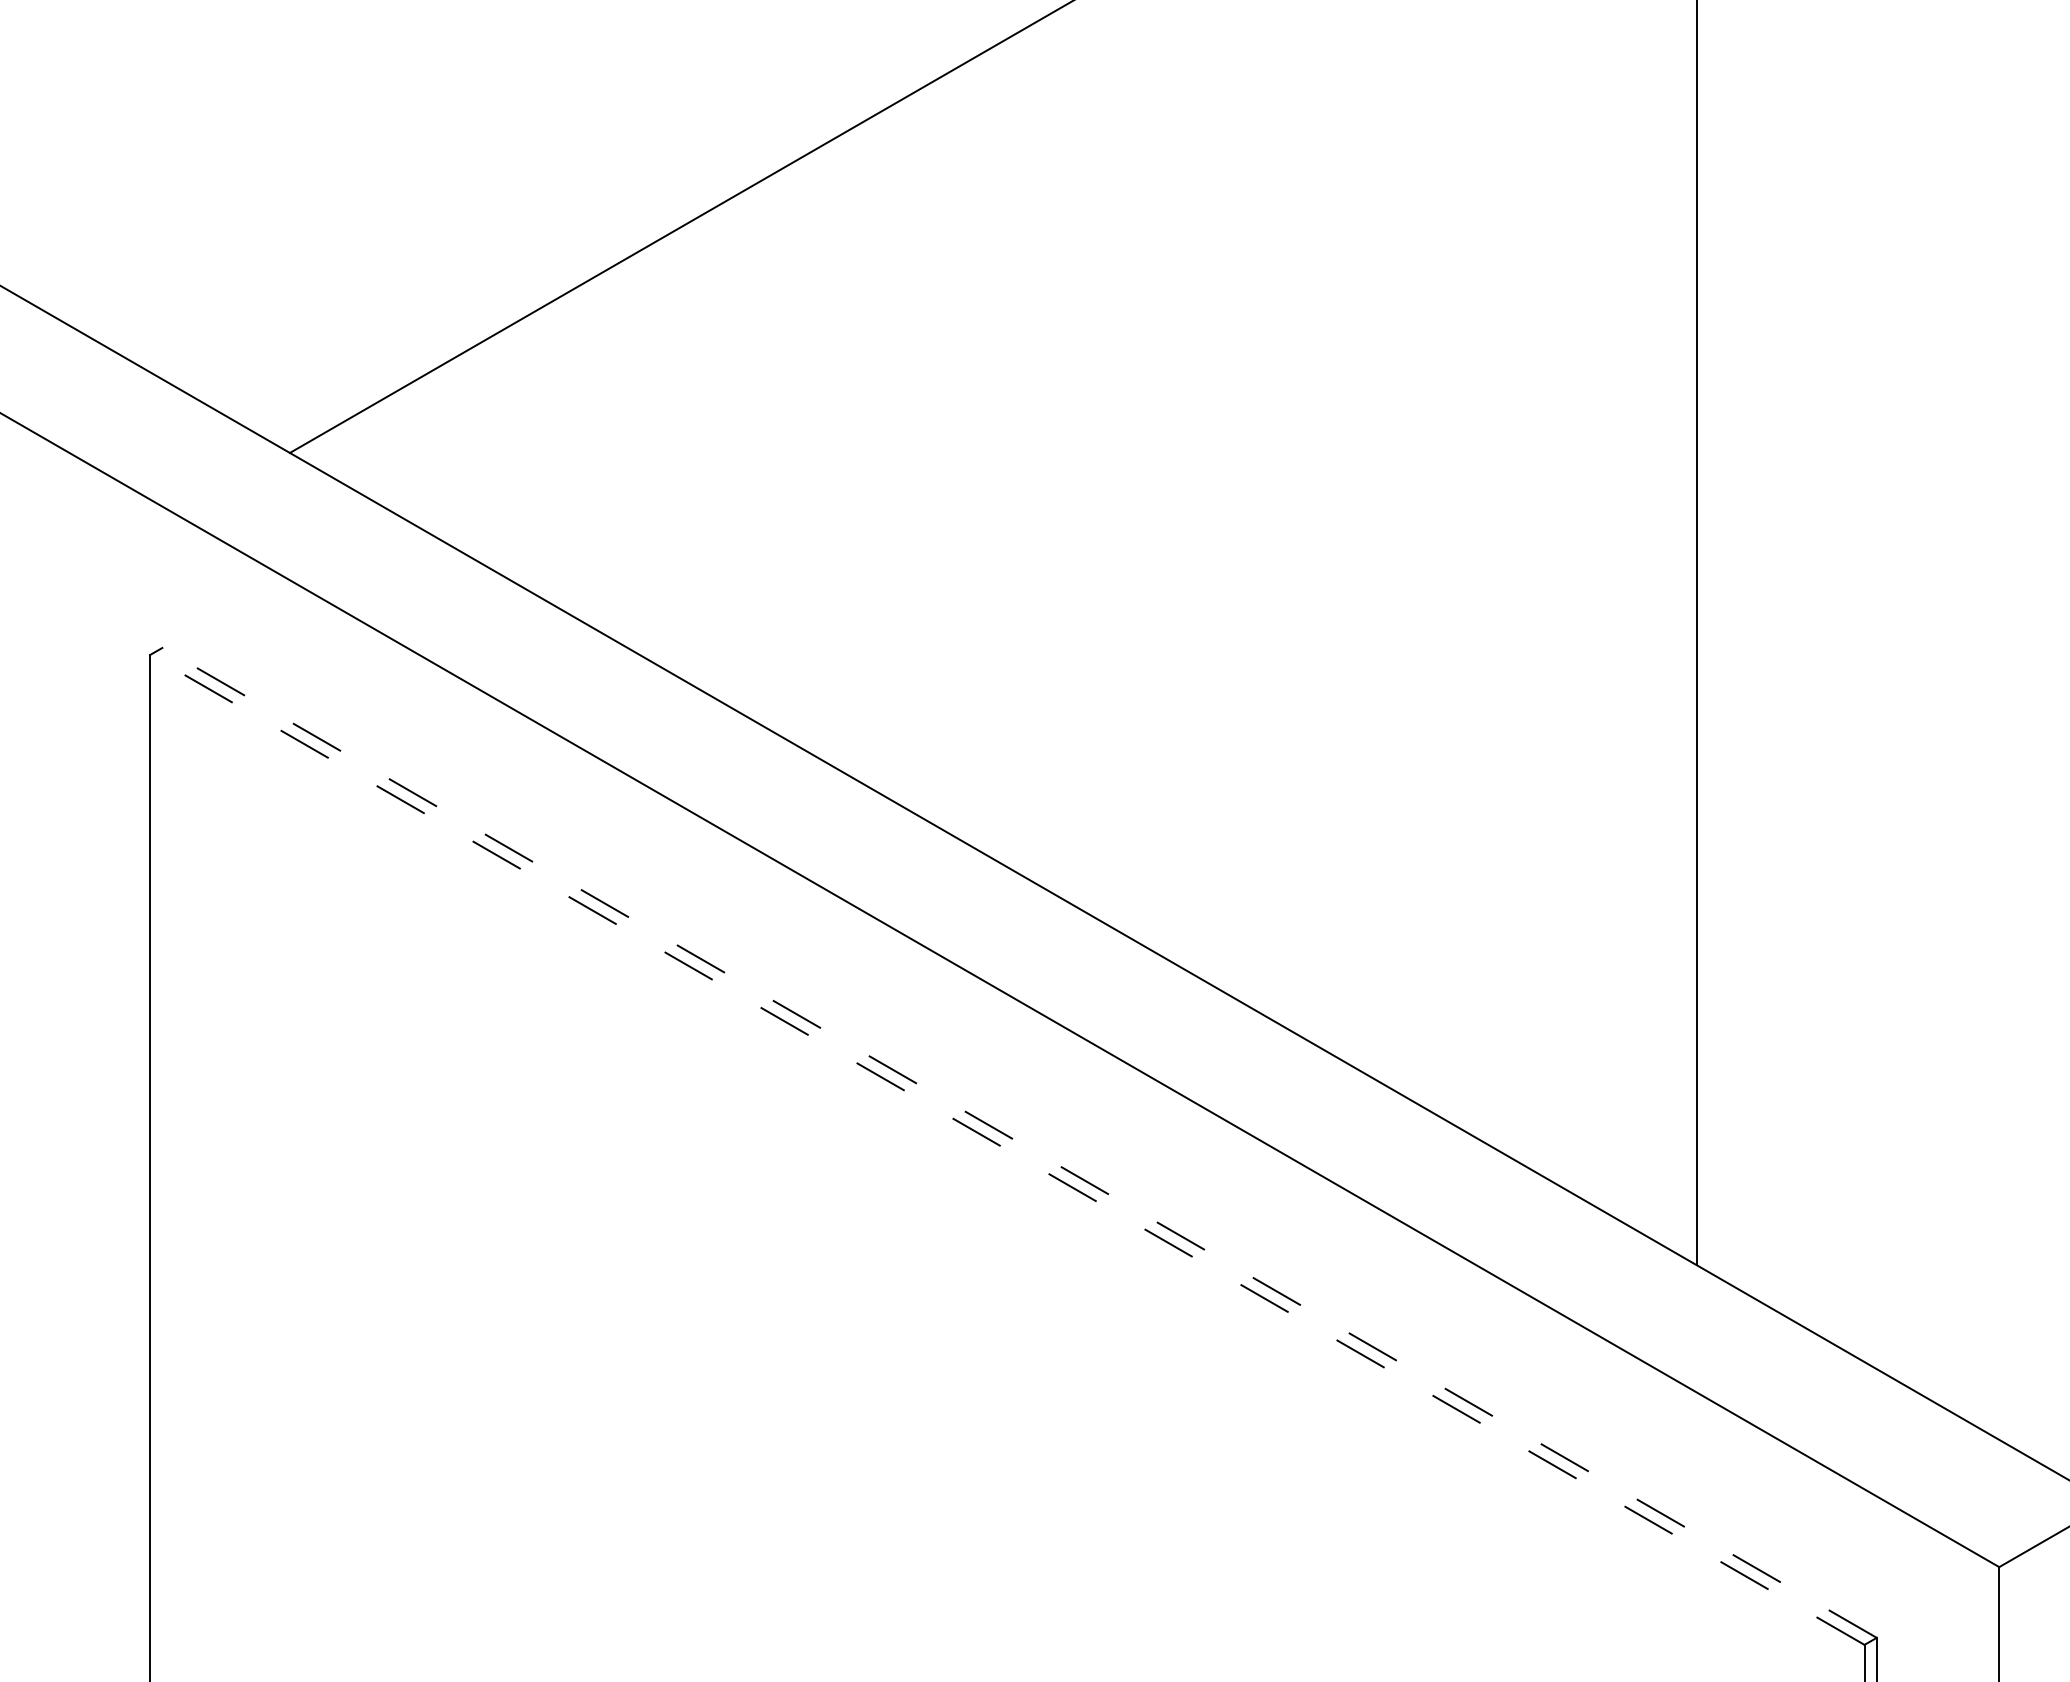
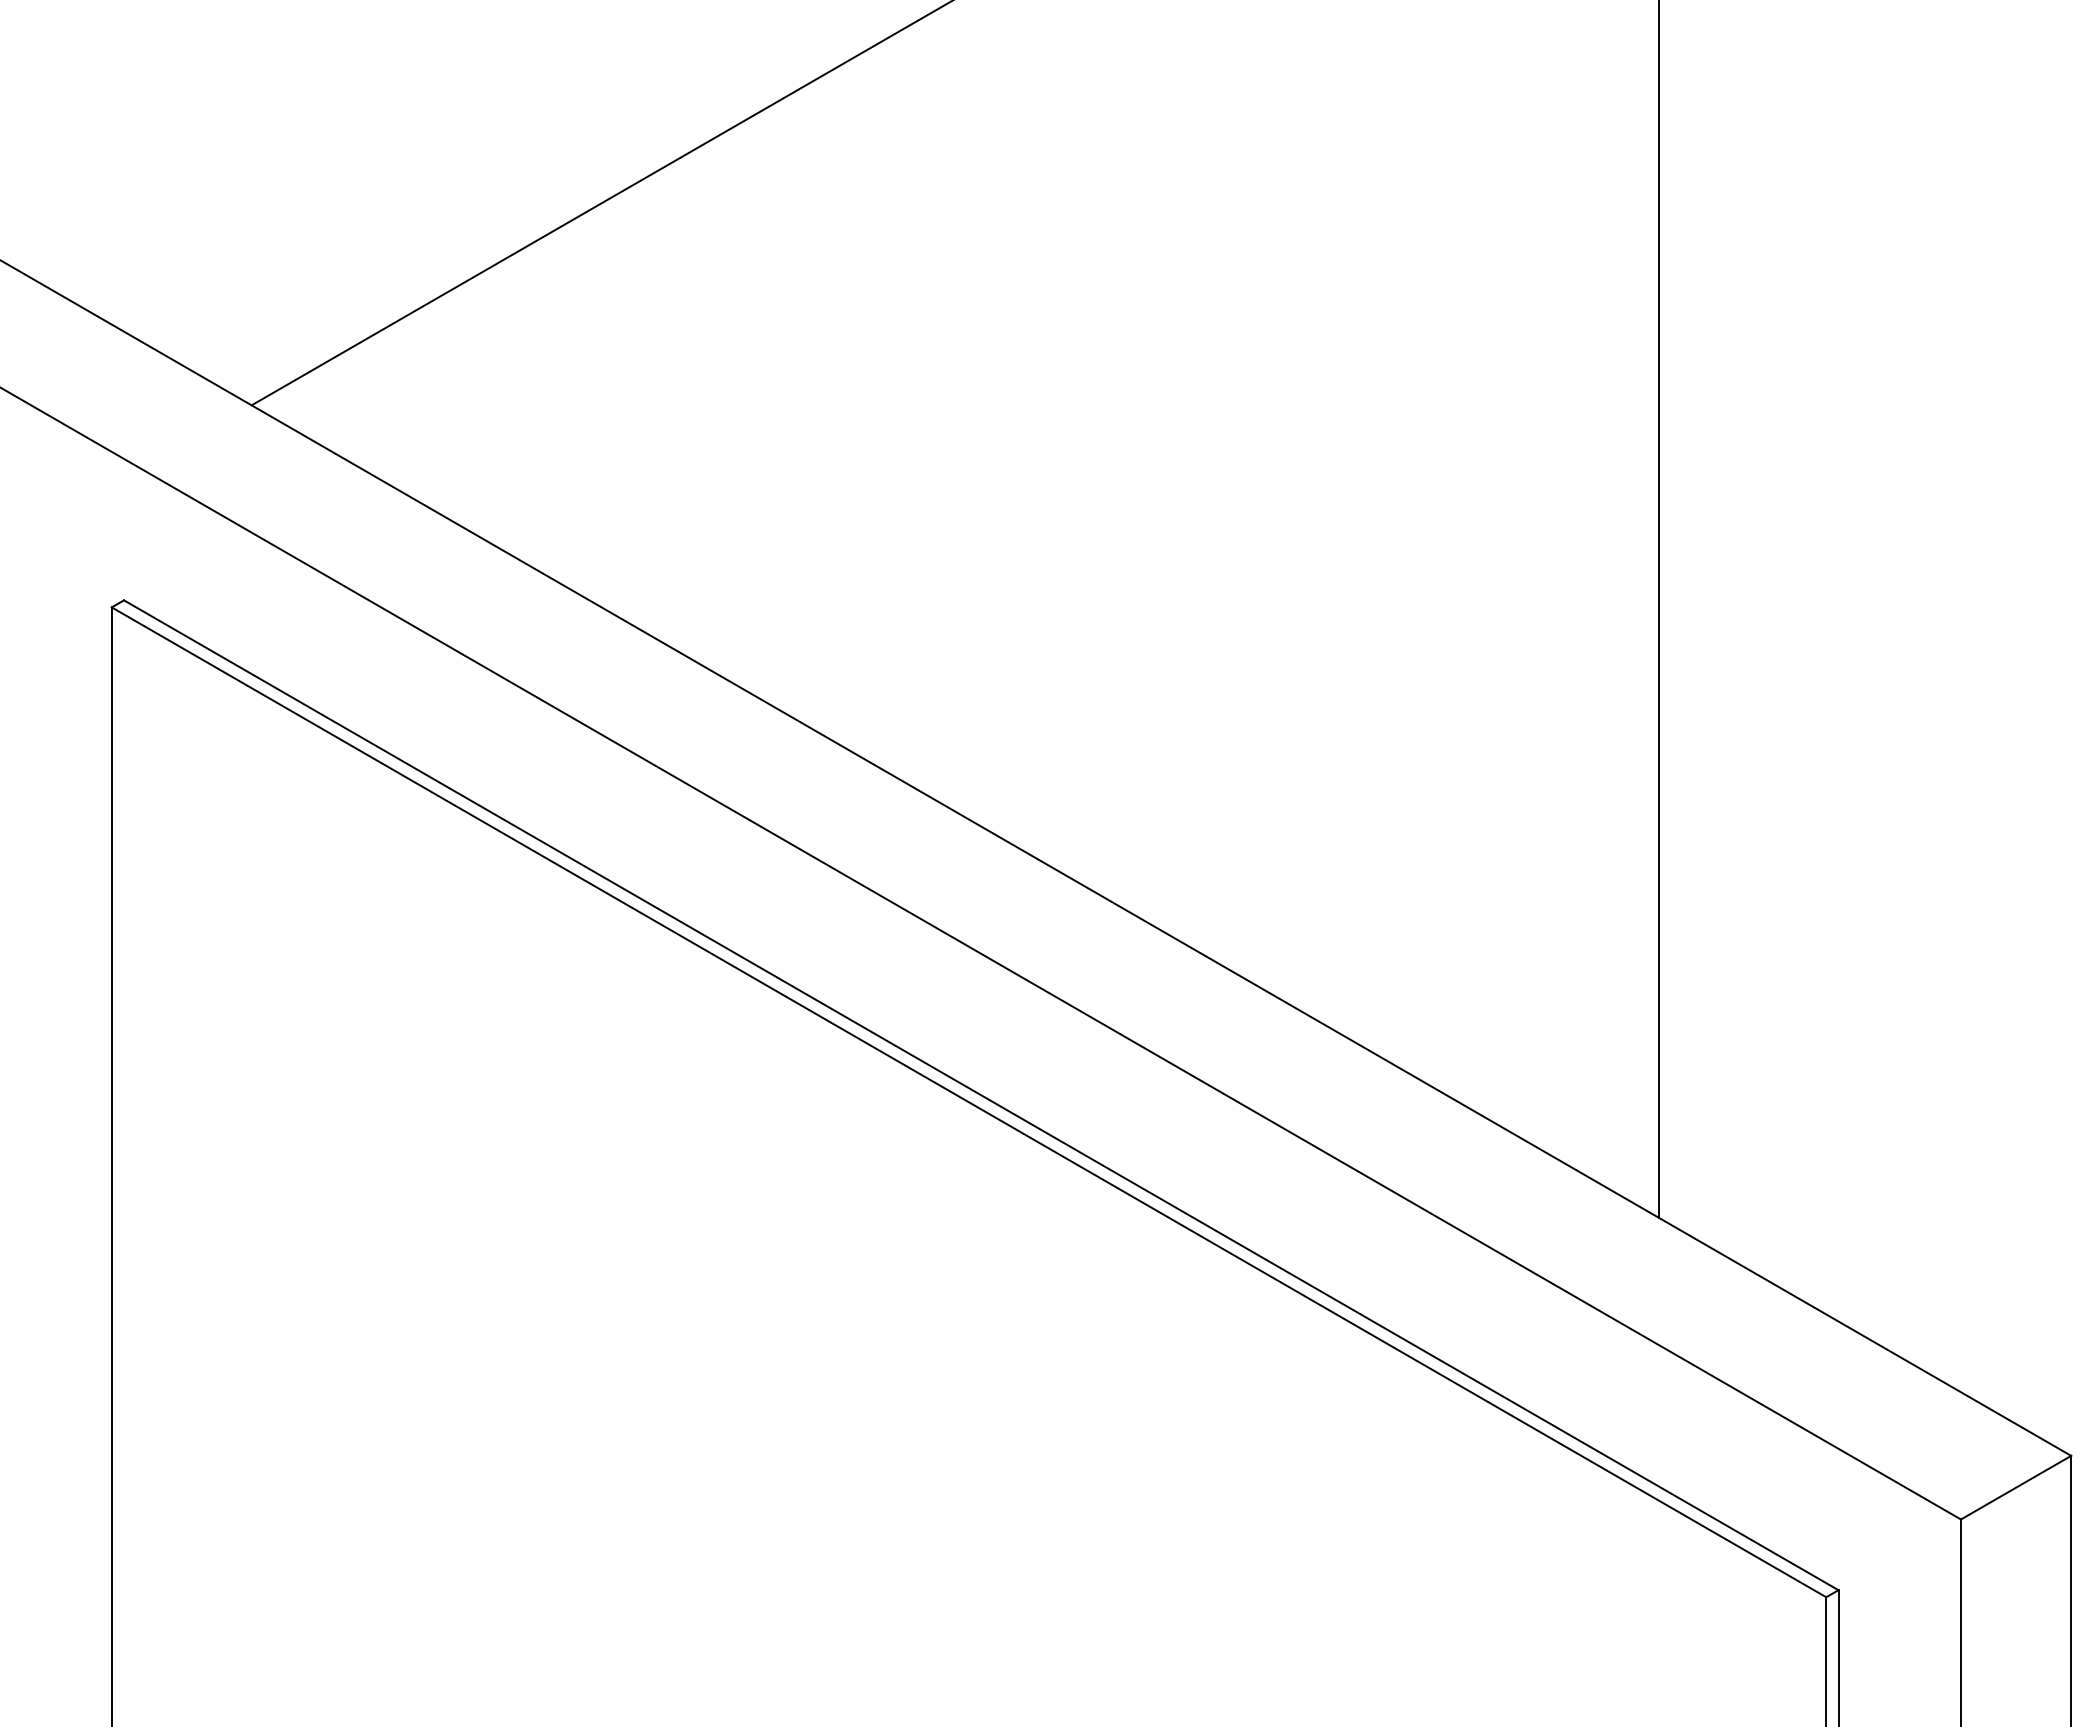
line: (1019, 1143) -> (981, 1095), dashed -> solid
line: (1007, 1150) -> (969, 1102), dashed -> solid

